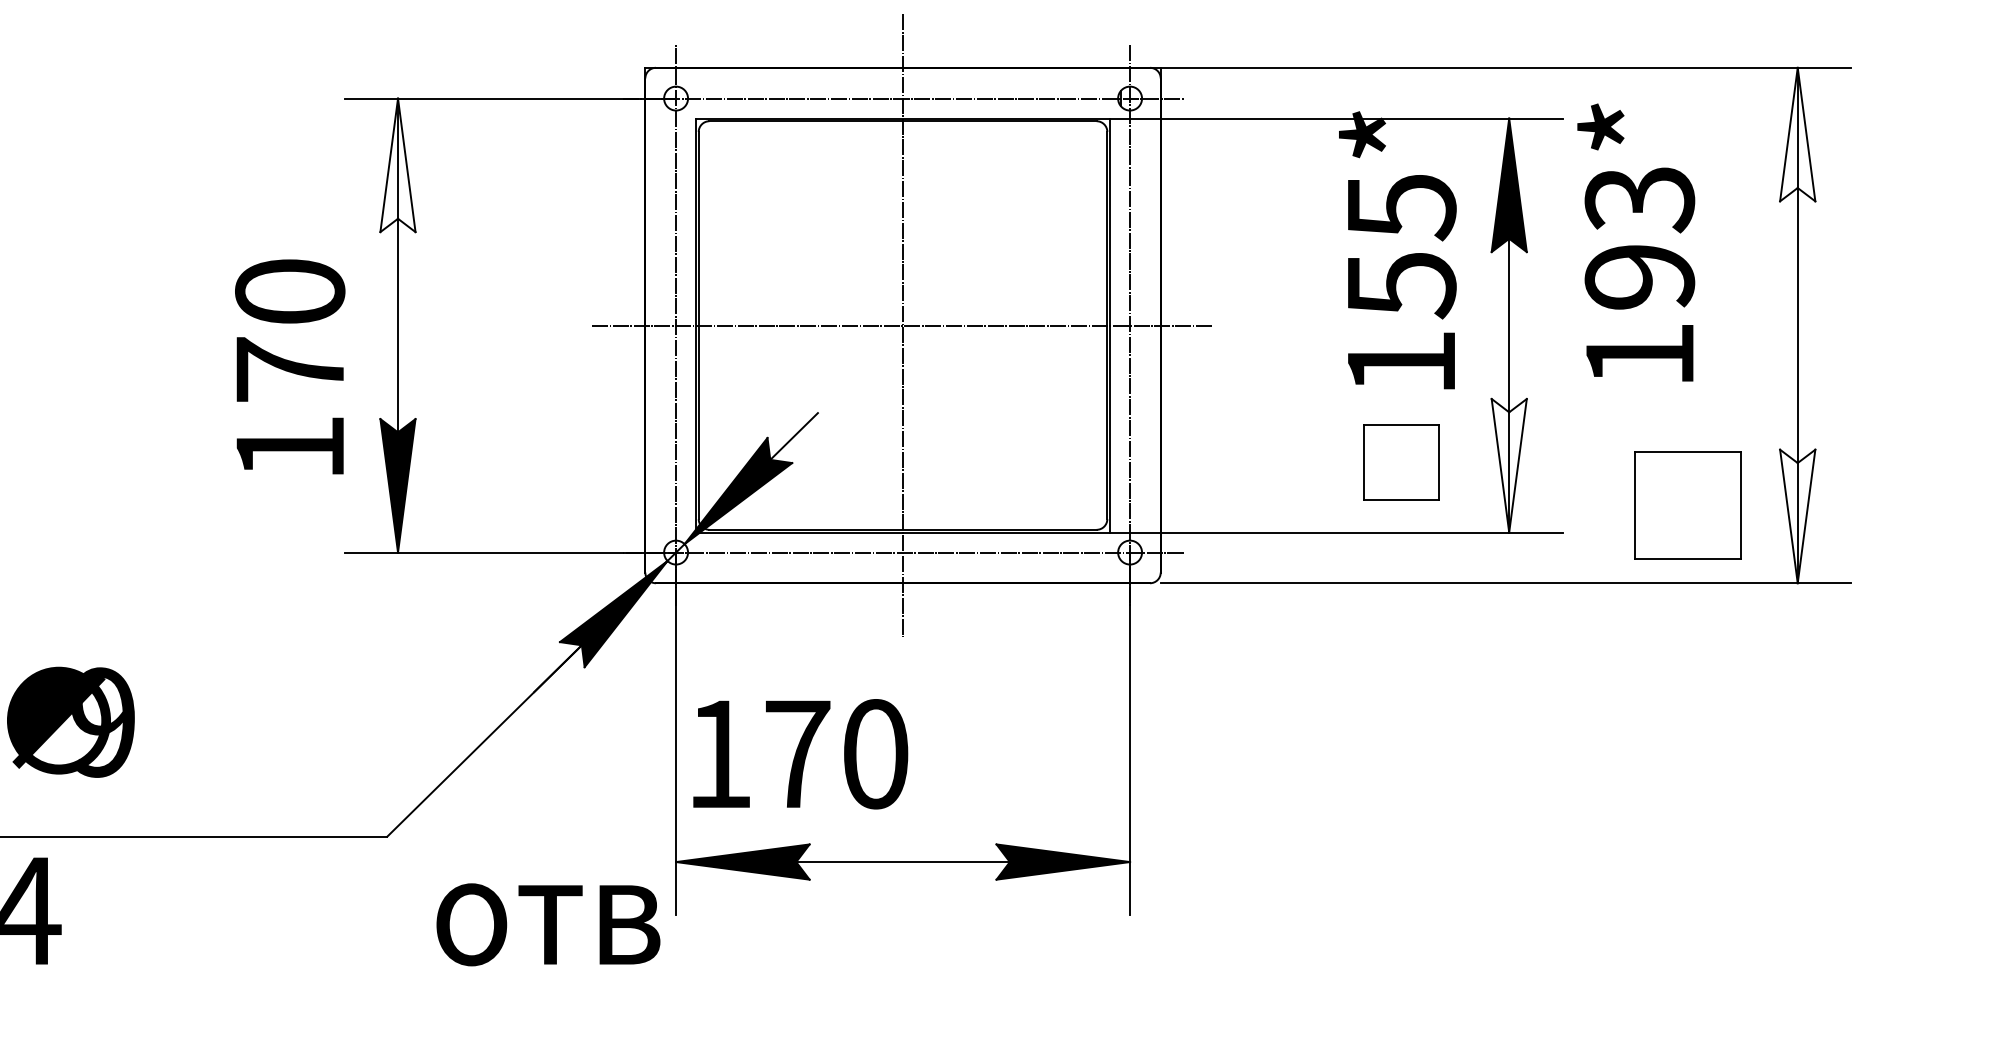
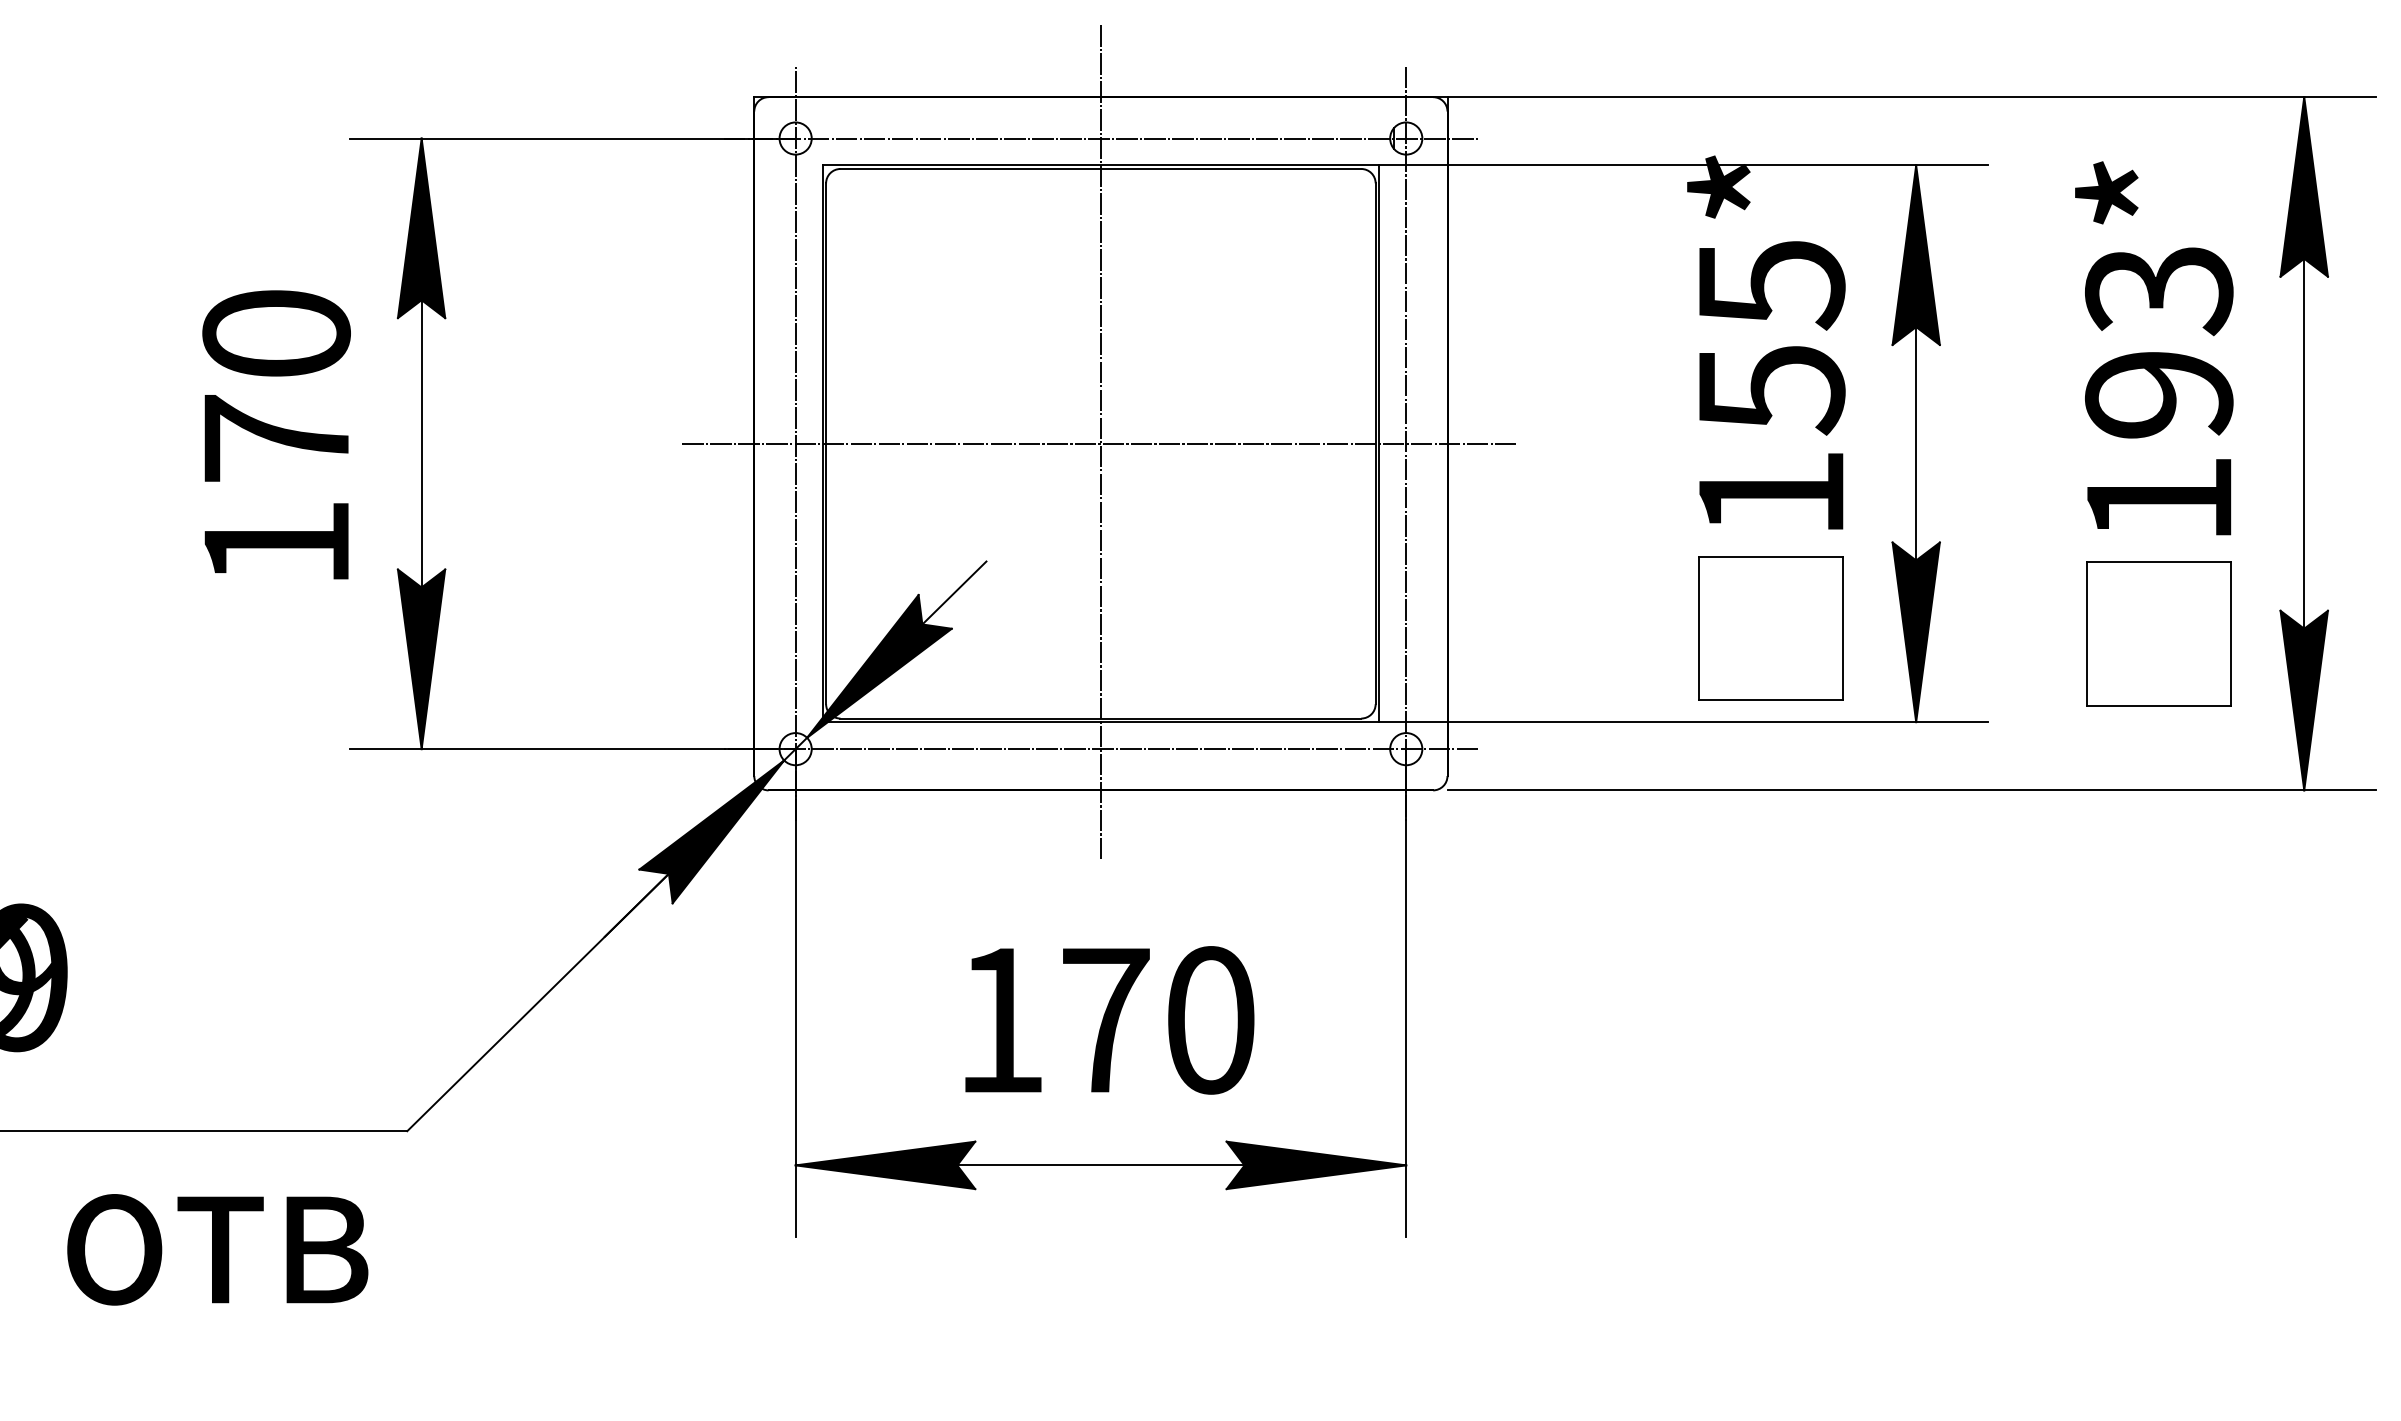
fill: (1797, 134) -> (2303, 186), added
fill: (397, 165) -> (420, 228), added
text: (1636, 242) -> (2154, 348), moved
text: (290, 366) -> (277, 434), moved
part: (1401, 462) -> (1771, 627), size x1.43
fill: (1508, 465) -> (1915, 632), added
part: (1687, 505) -> (2158, 634), moved
fill: (1797, 516) -> (2303, 700), added
text: (800, 754) -> (1109, 1020), moved
text: (548, 924) -> (217, 1249), moved

